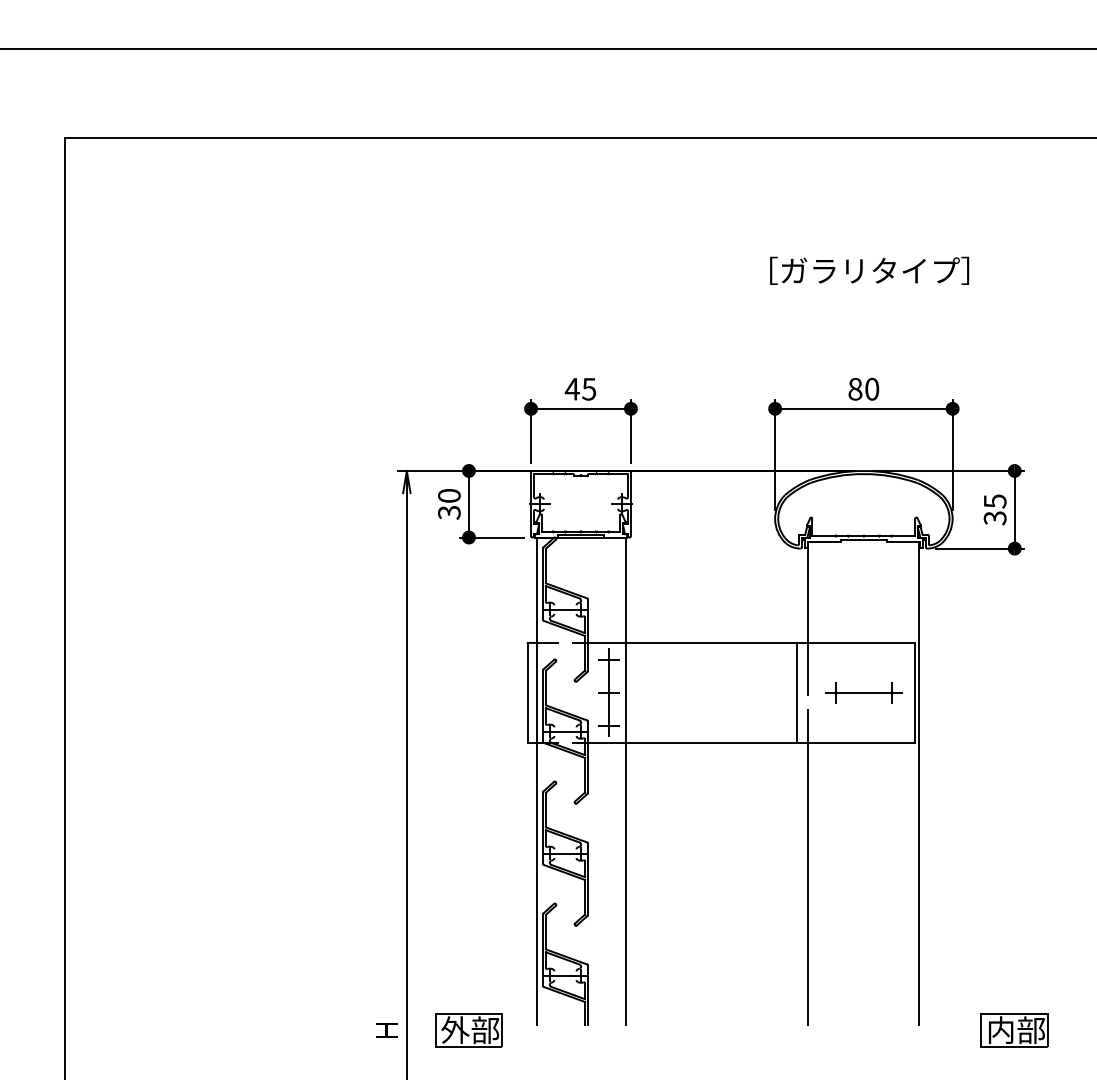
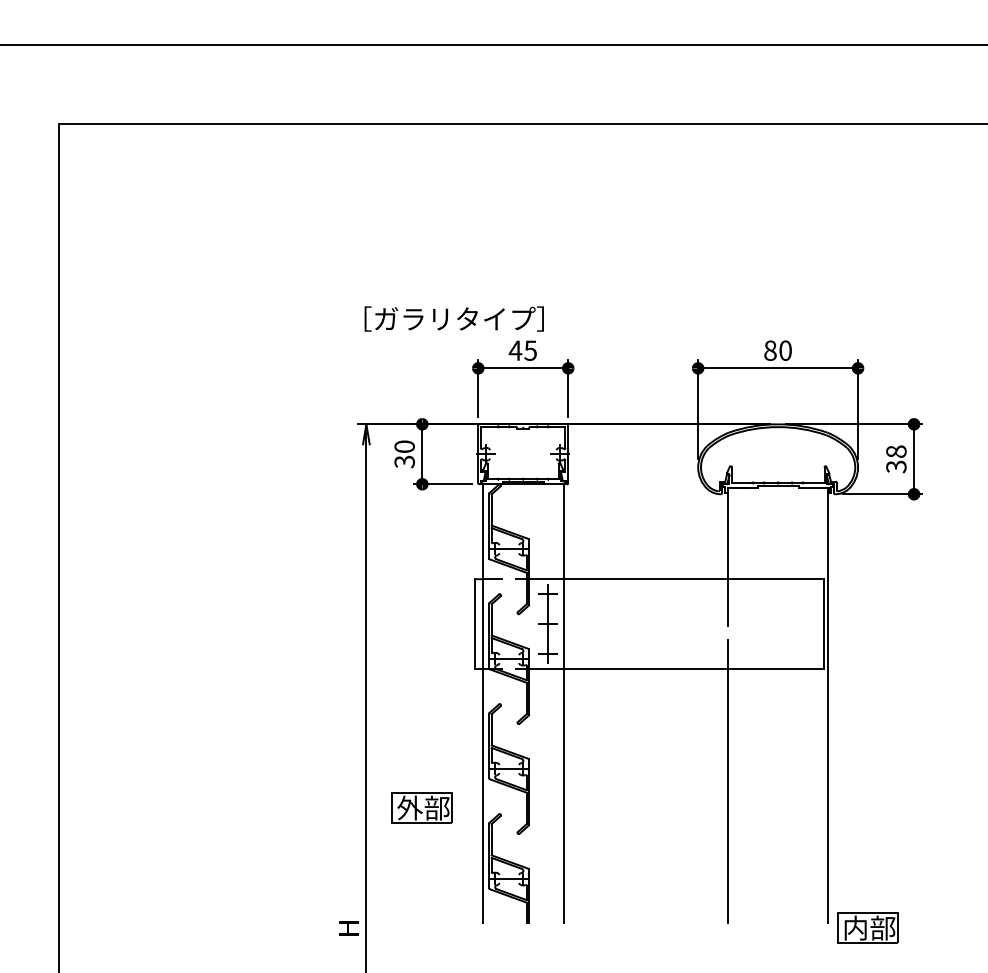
text: (868, 270) -> (453, 318), moved
text: (995, 501) -> (896, 451), 35 -> 38
part: (863, 692) -> (777, 623), removed
line: (797, 693) -> (718, 624), removed
part: (468, 1029) -> (421, 807), moved
part: (1014, 1029) -> (867, 927), moved

